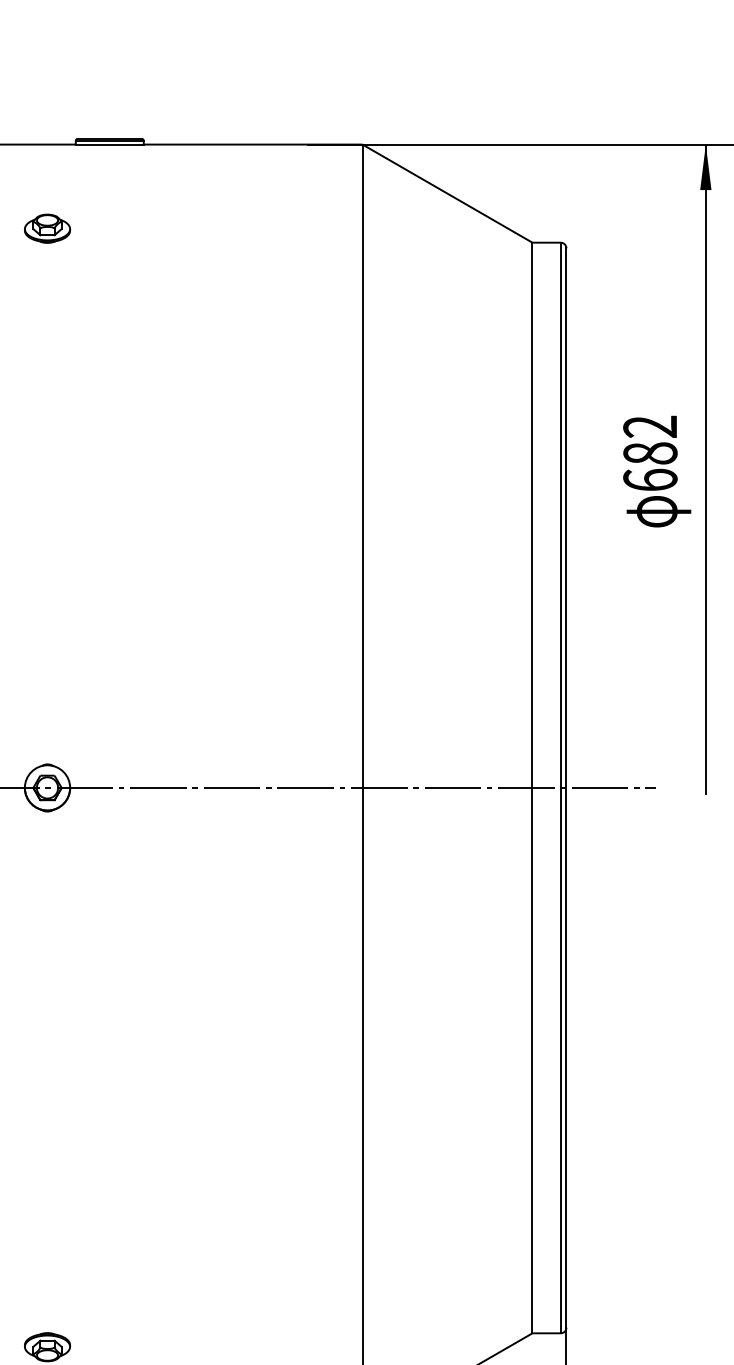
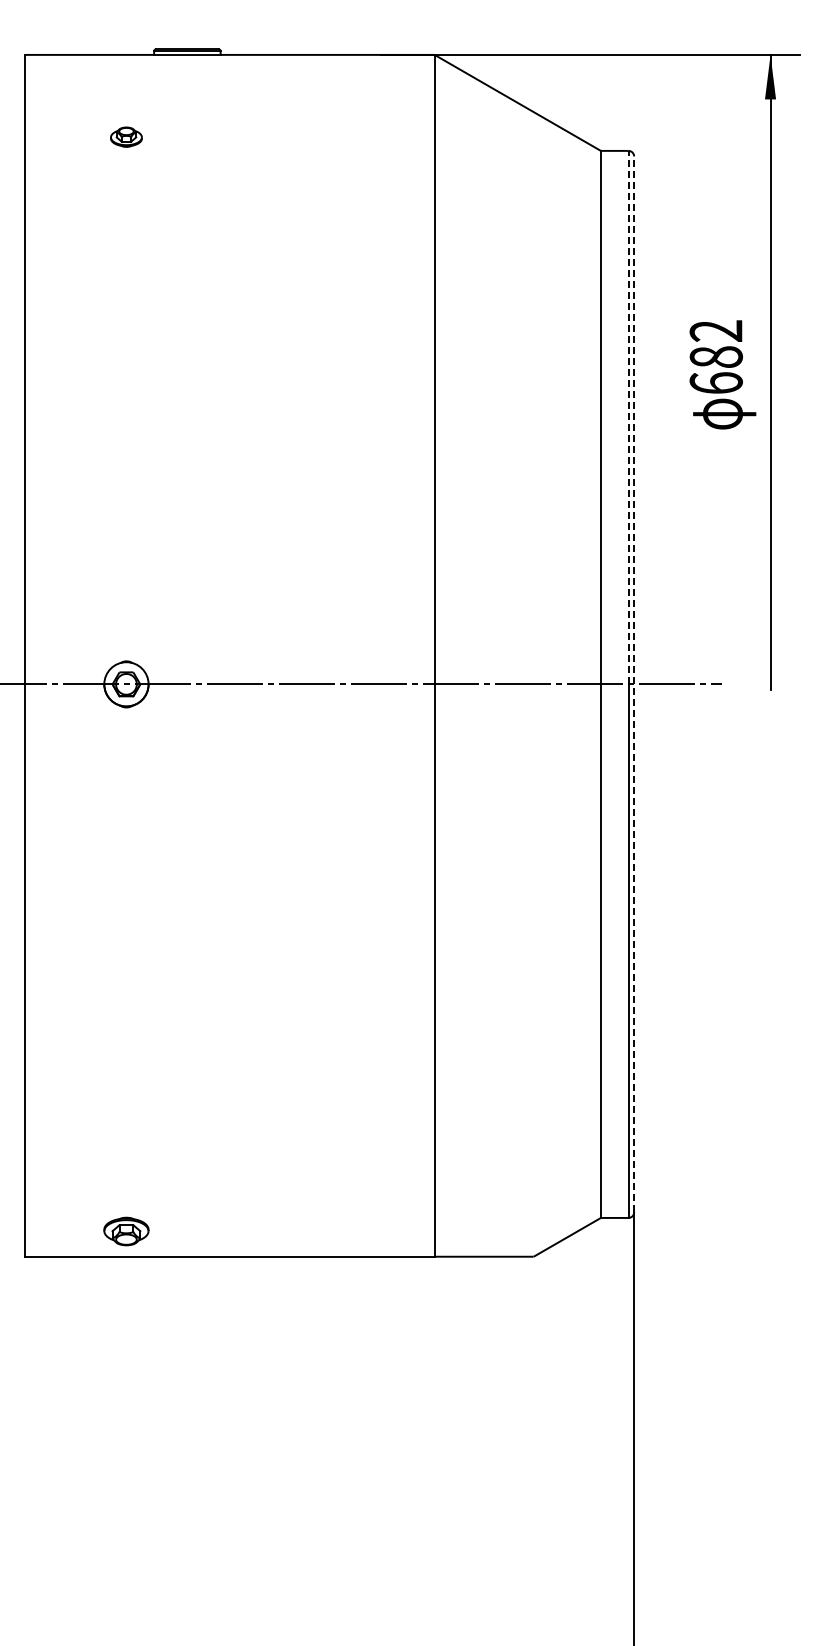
part: (47, 227) -> (126, 136), size x0.7
line: (560, 515) -> (628, 417), solid -> dashed
line: (566, 788) -> (634, 684), solid -> dashed

